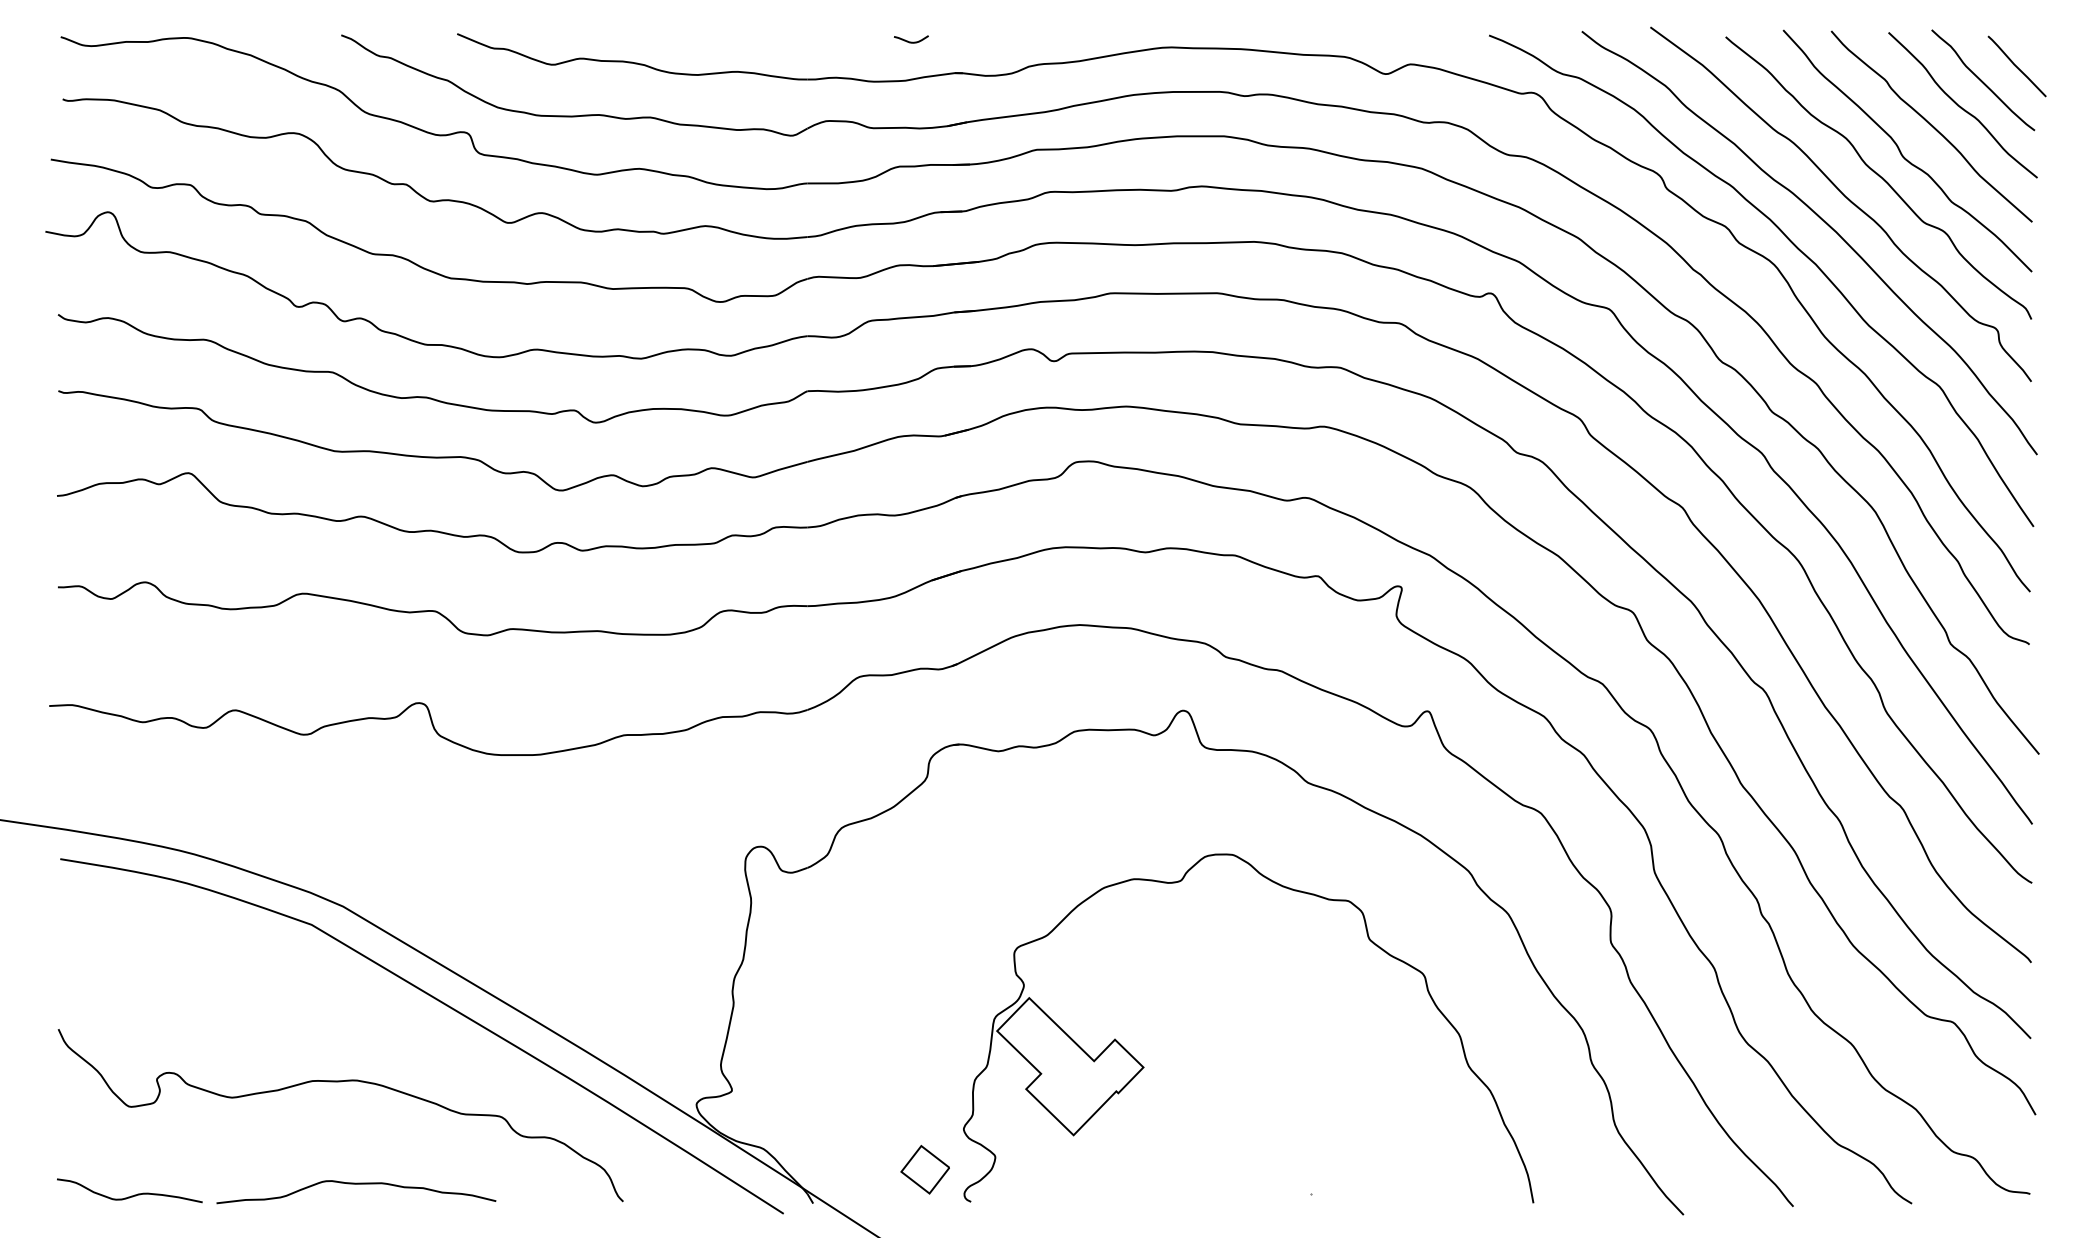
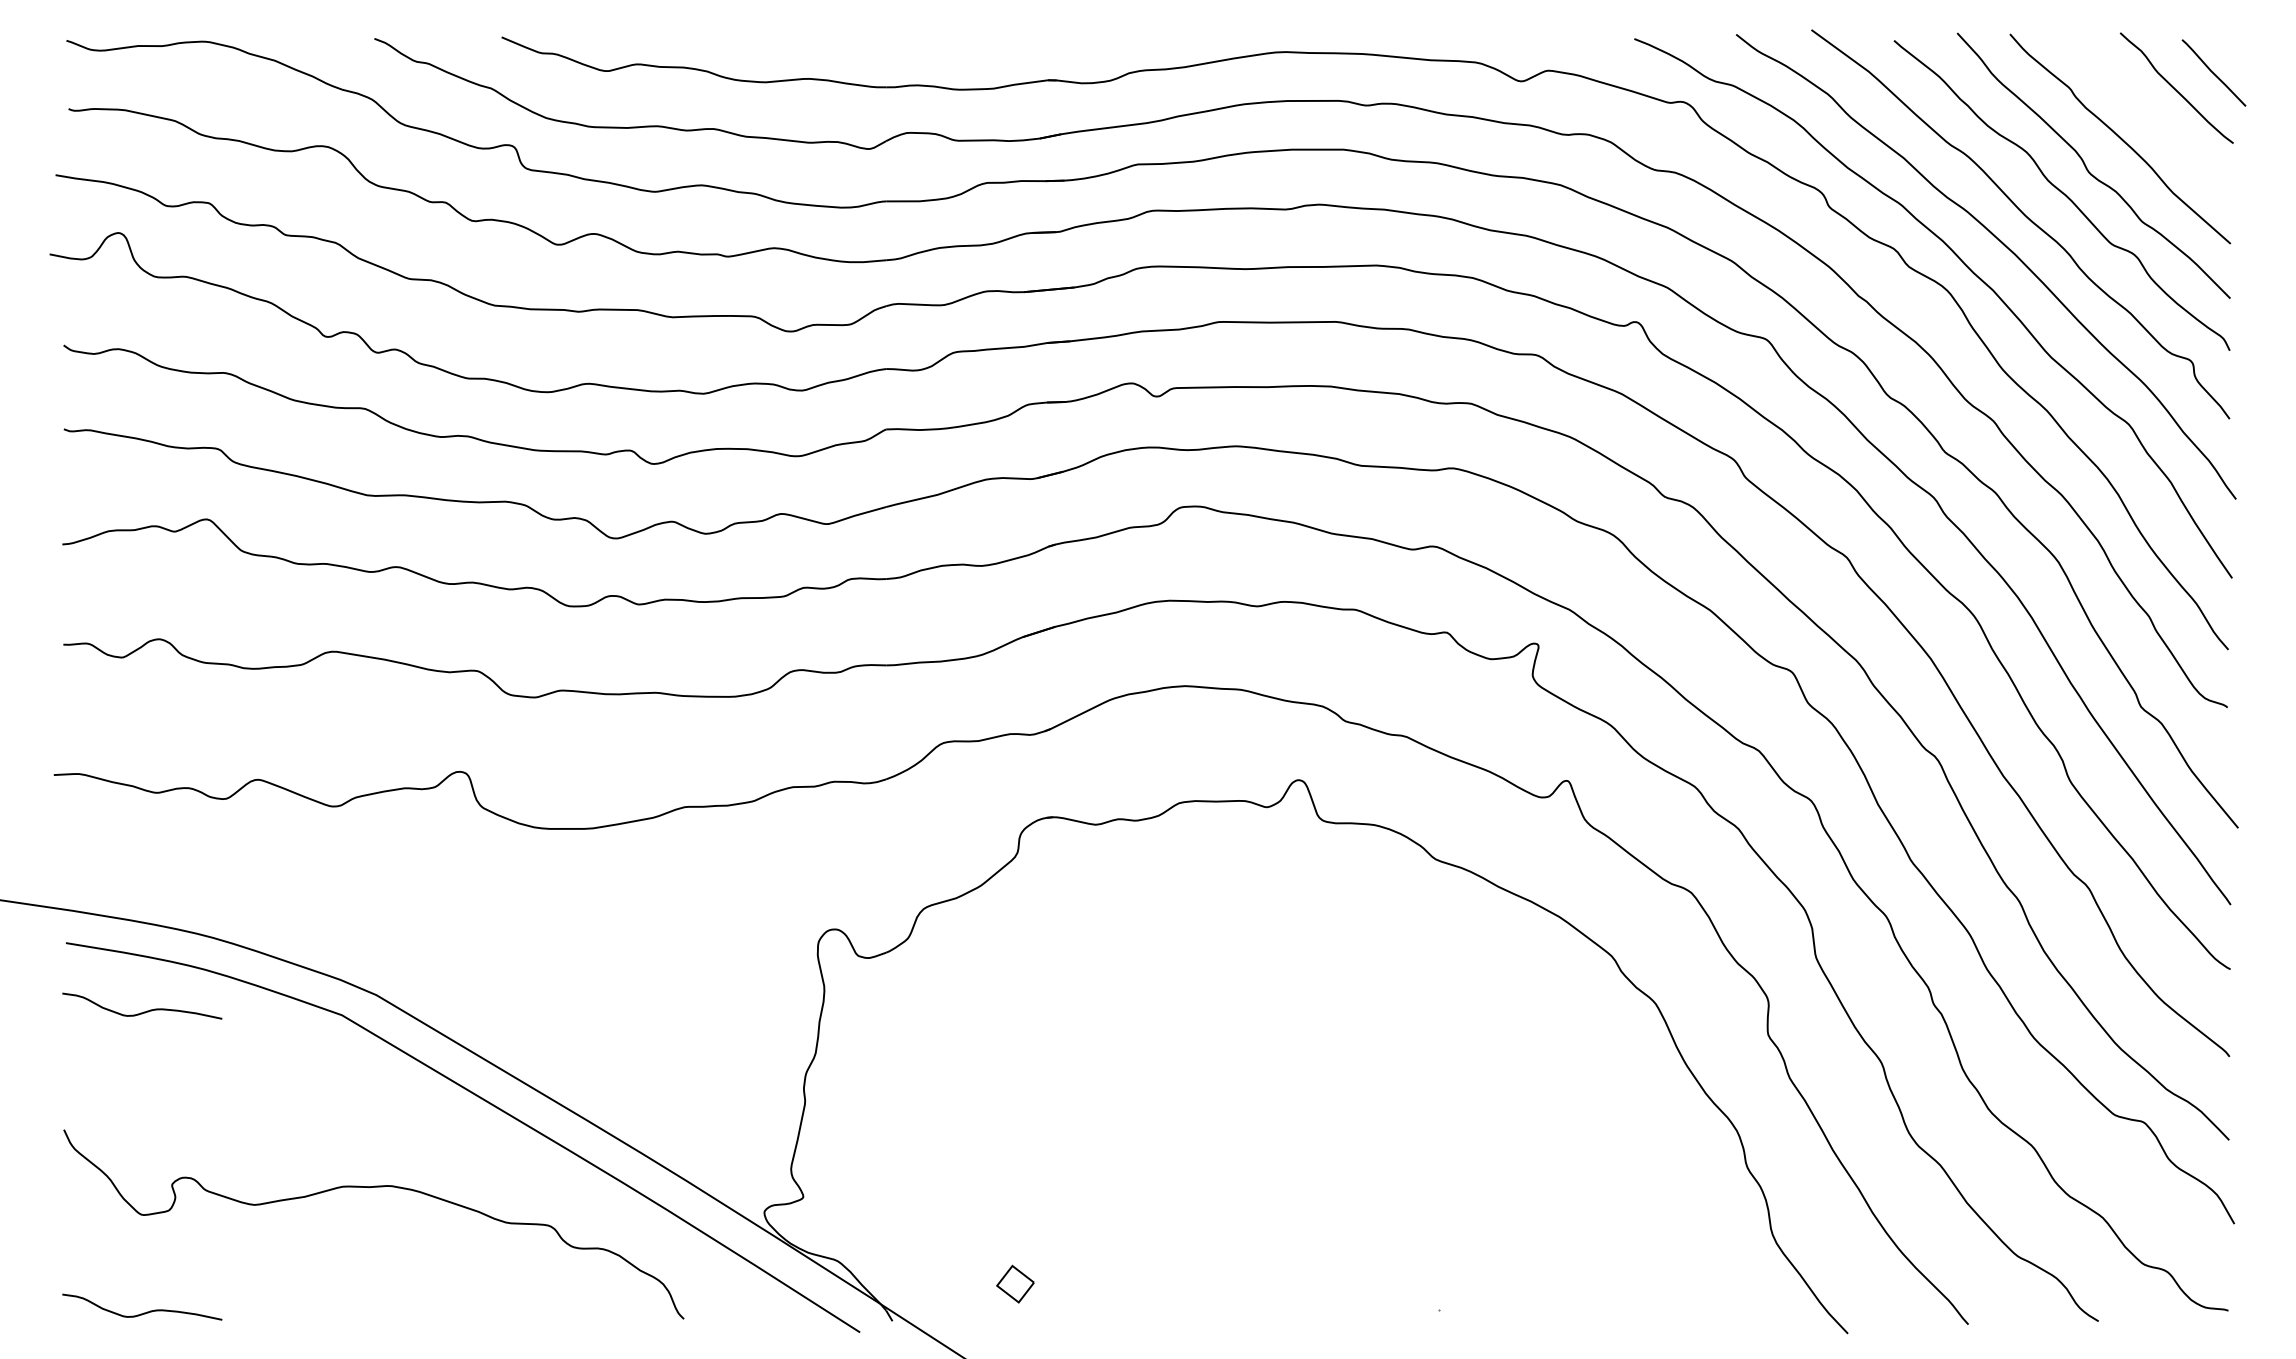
curve: (910, 41) -> (999, 45), removed
curve: (1962, 107) -> (2153, 117), removed
curve: (130, 921) -> (143, 1011), added
part: (1144, 1067) -> (1256, 1171), removed
part: (925, 1170) -> (1015, 1284), size x0.7
curve: (355, 1184) -> (390, 1300), removed

